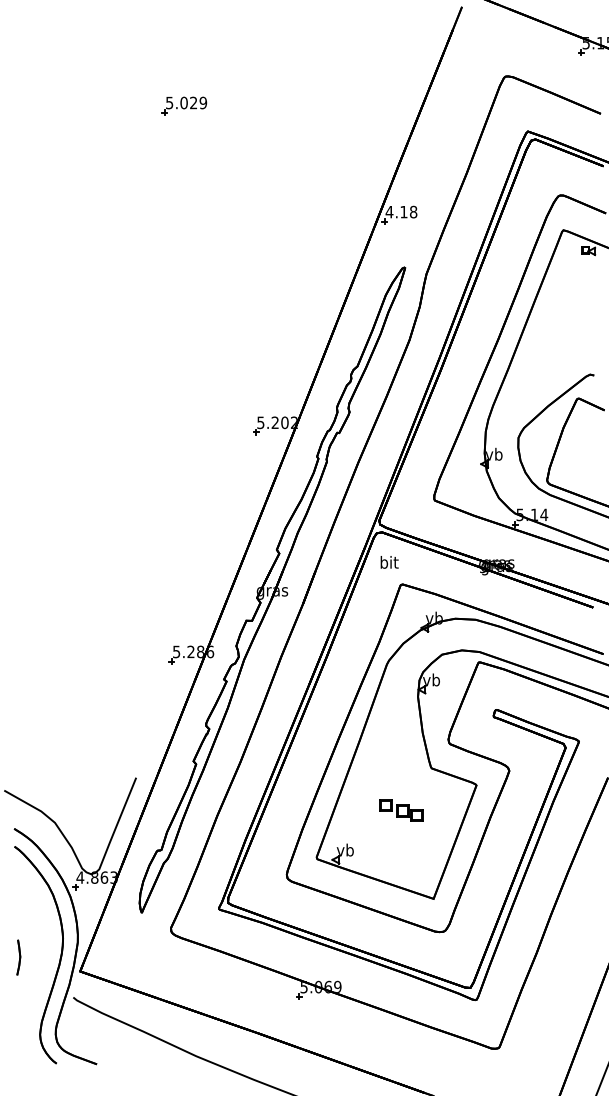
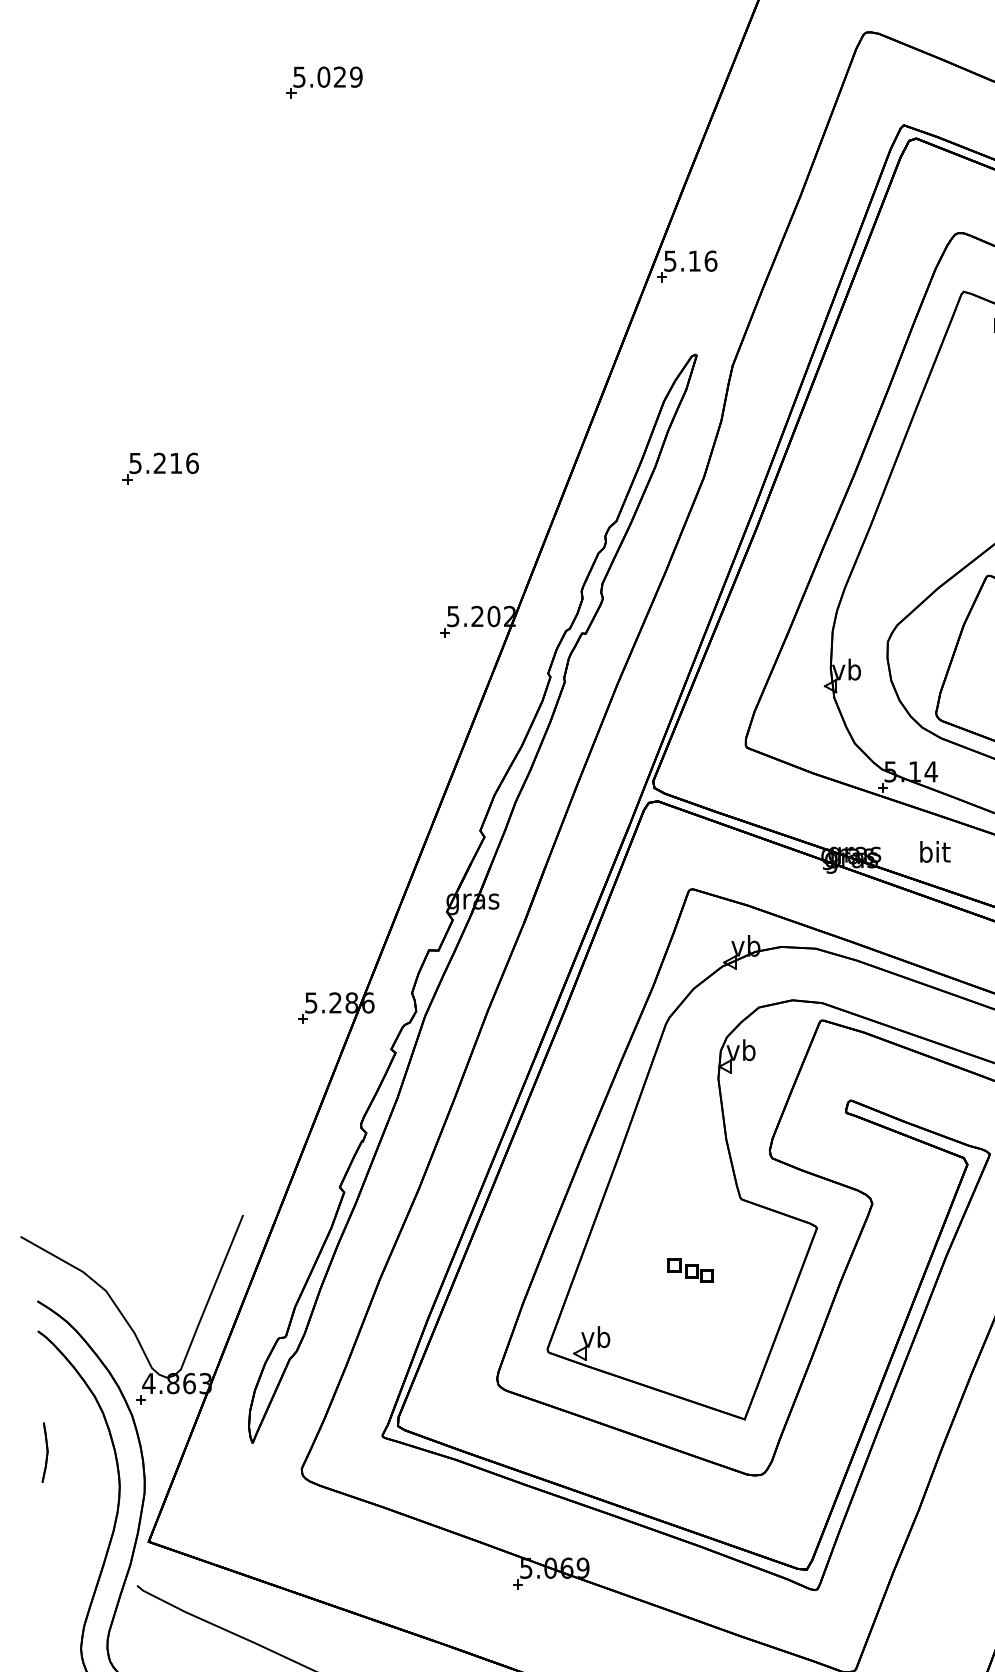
text: (401, 211) -> (690, 260), 4.18 -> 5.16
part: (86, 334) -> (159, 467), added
text: (389, 562) -> (935, 852), moved
part: (401, 810) -> (690, 1270), size x0.62
part: (18, 957) -> (44, 1452), moved

